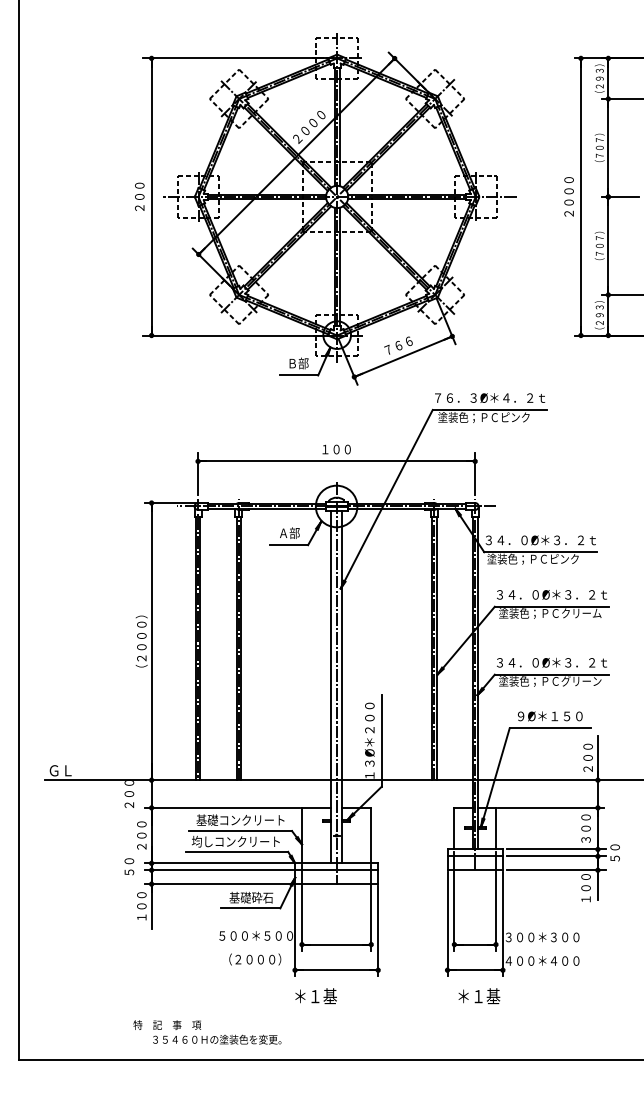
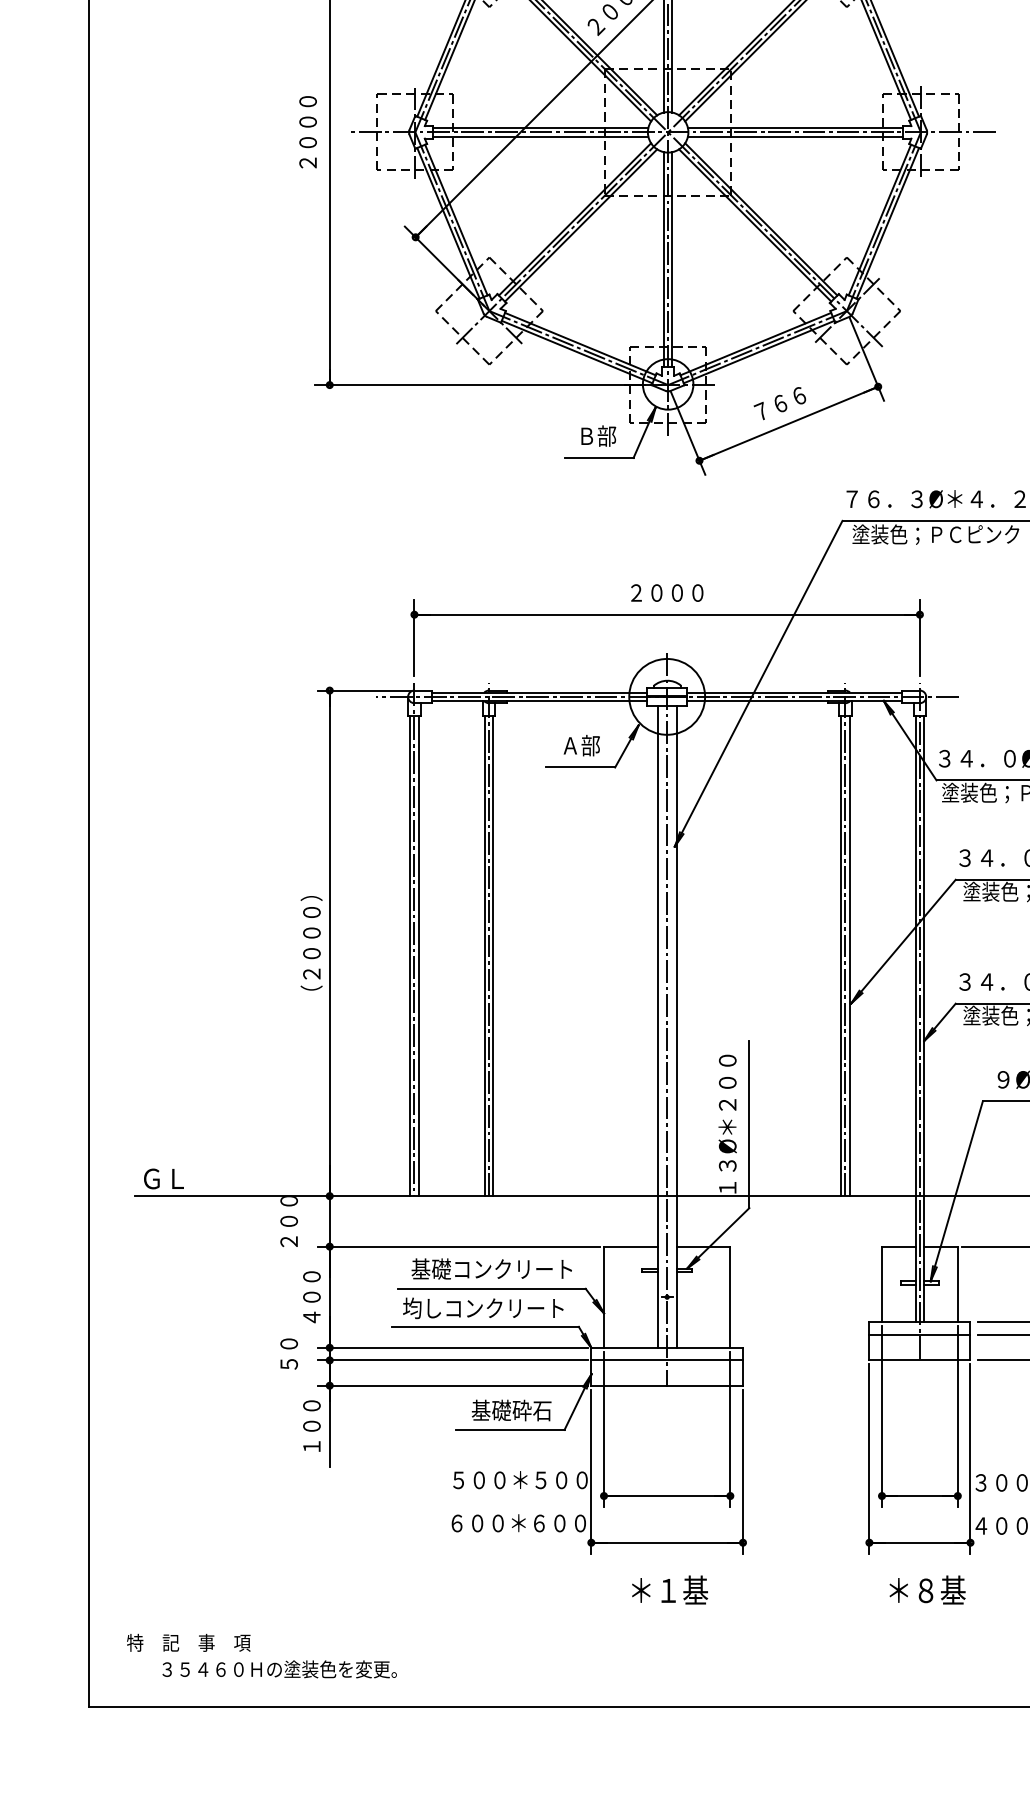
text: (139, 196) -> (307, 131), ２００ -> ２０００
text: (336, 449) -> (666, 592), １００ -> ２０００
text: (141, 846) -> (311, 1317), ２００ -> ４００
text: (255, 959) -> (519, 1523), （２０００） -> ６００＊６００
text: (315, 996) -> (668, 1590), moved
text: (478, 996) -> (925, 1590), ＊１基 -> ＊８基
text: (207, 1032) -> (262, 1656), moved

